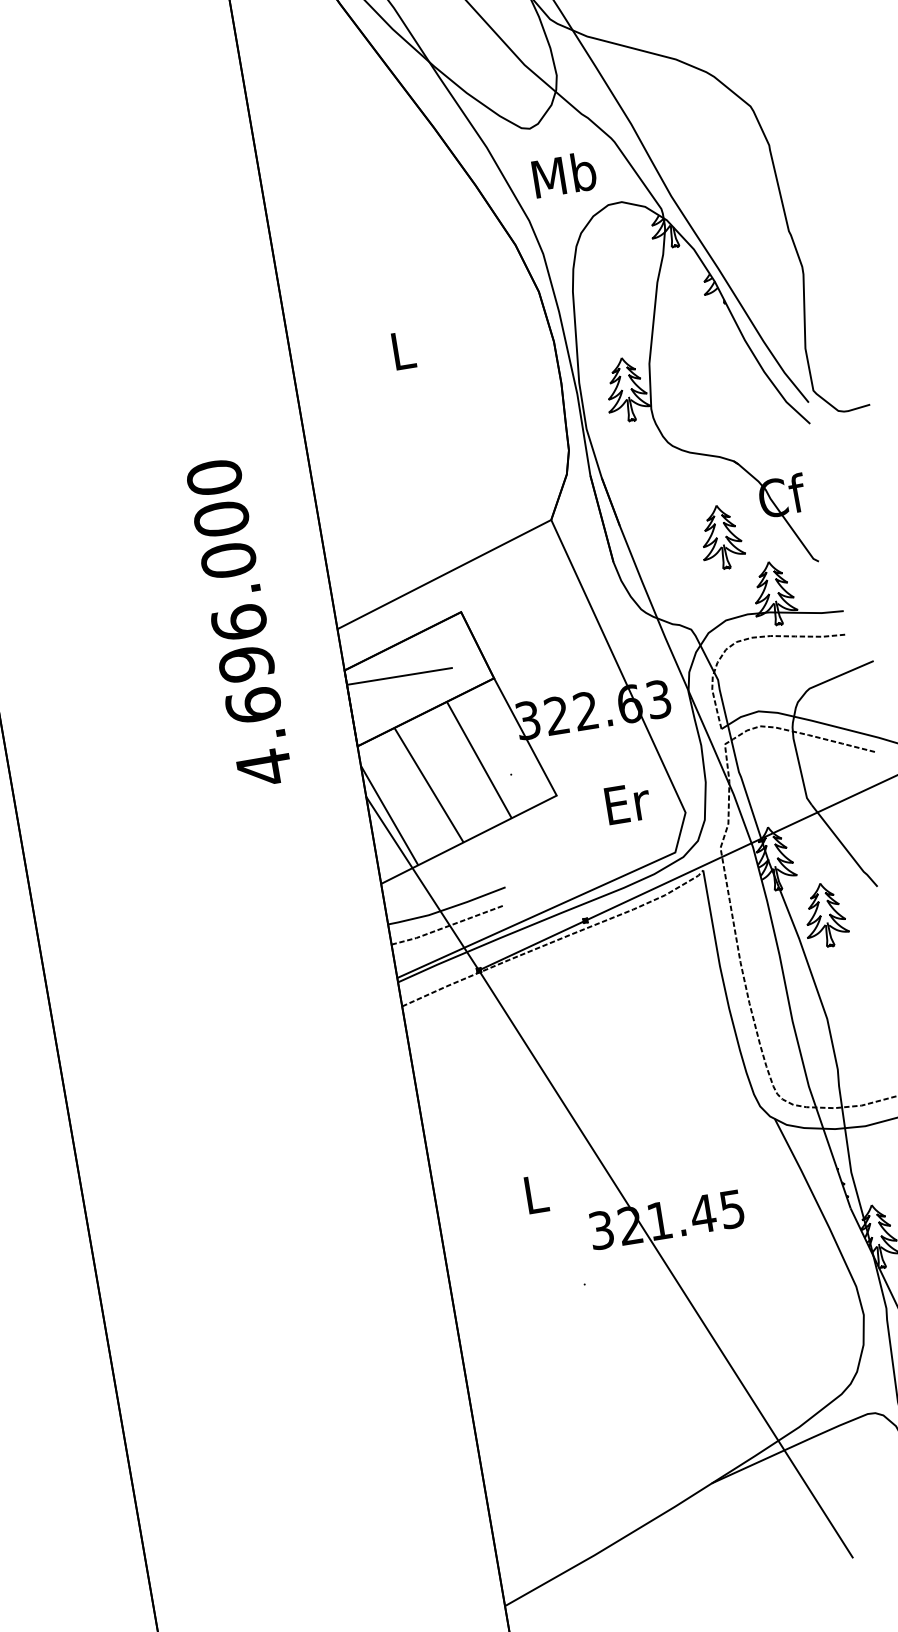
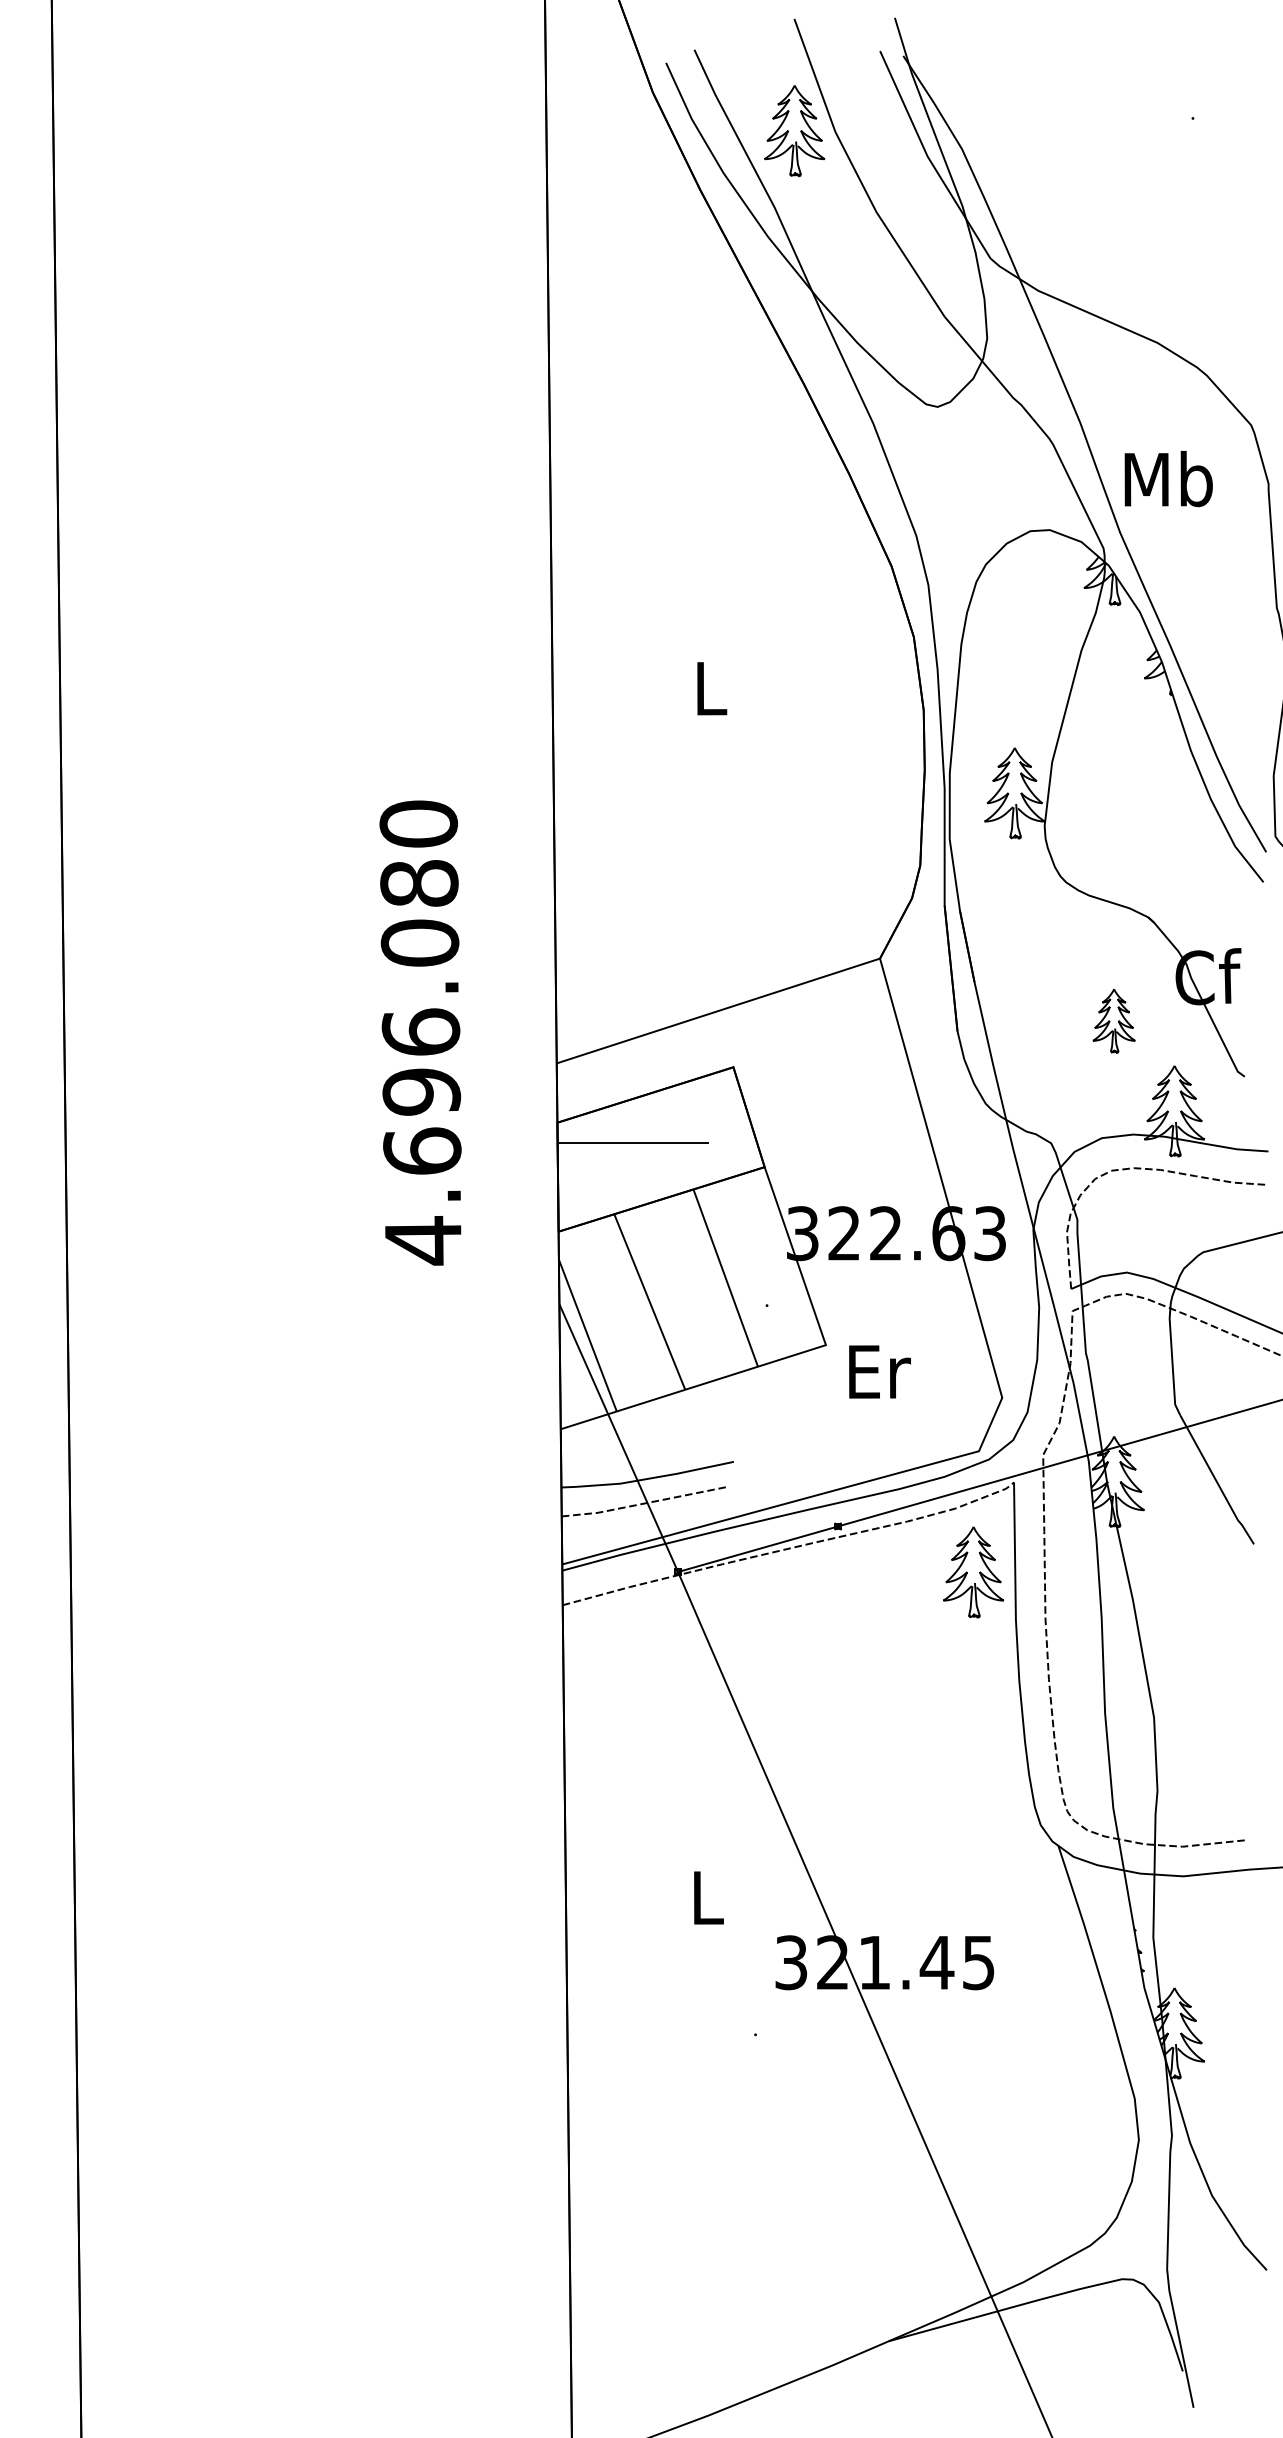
text: (564, 175) -> (1168, 479), moved
text: (221, 519) -> (419, 883), 4.696.000 -> 4.696.080
part: (721, 537) -> (1113, 1021), size x0.7
text: (627, 803) -> (879, 1371), moved
part: (825, 915) -> (973, 1572), moved

